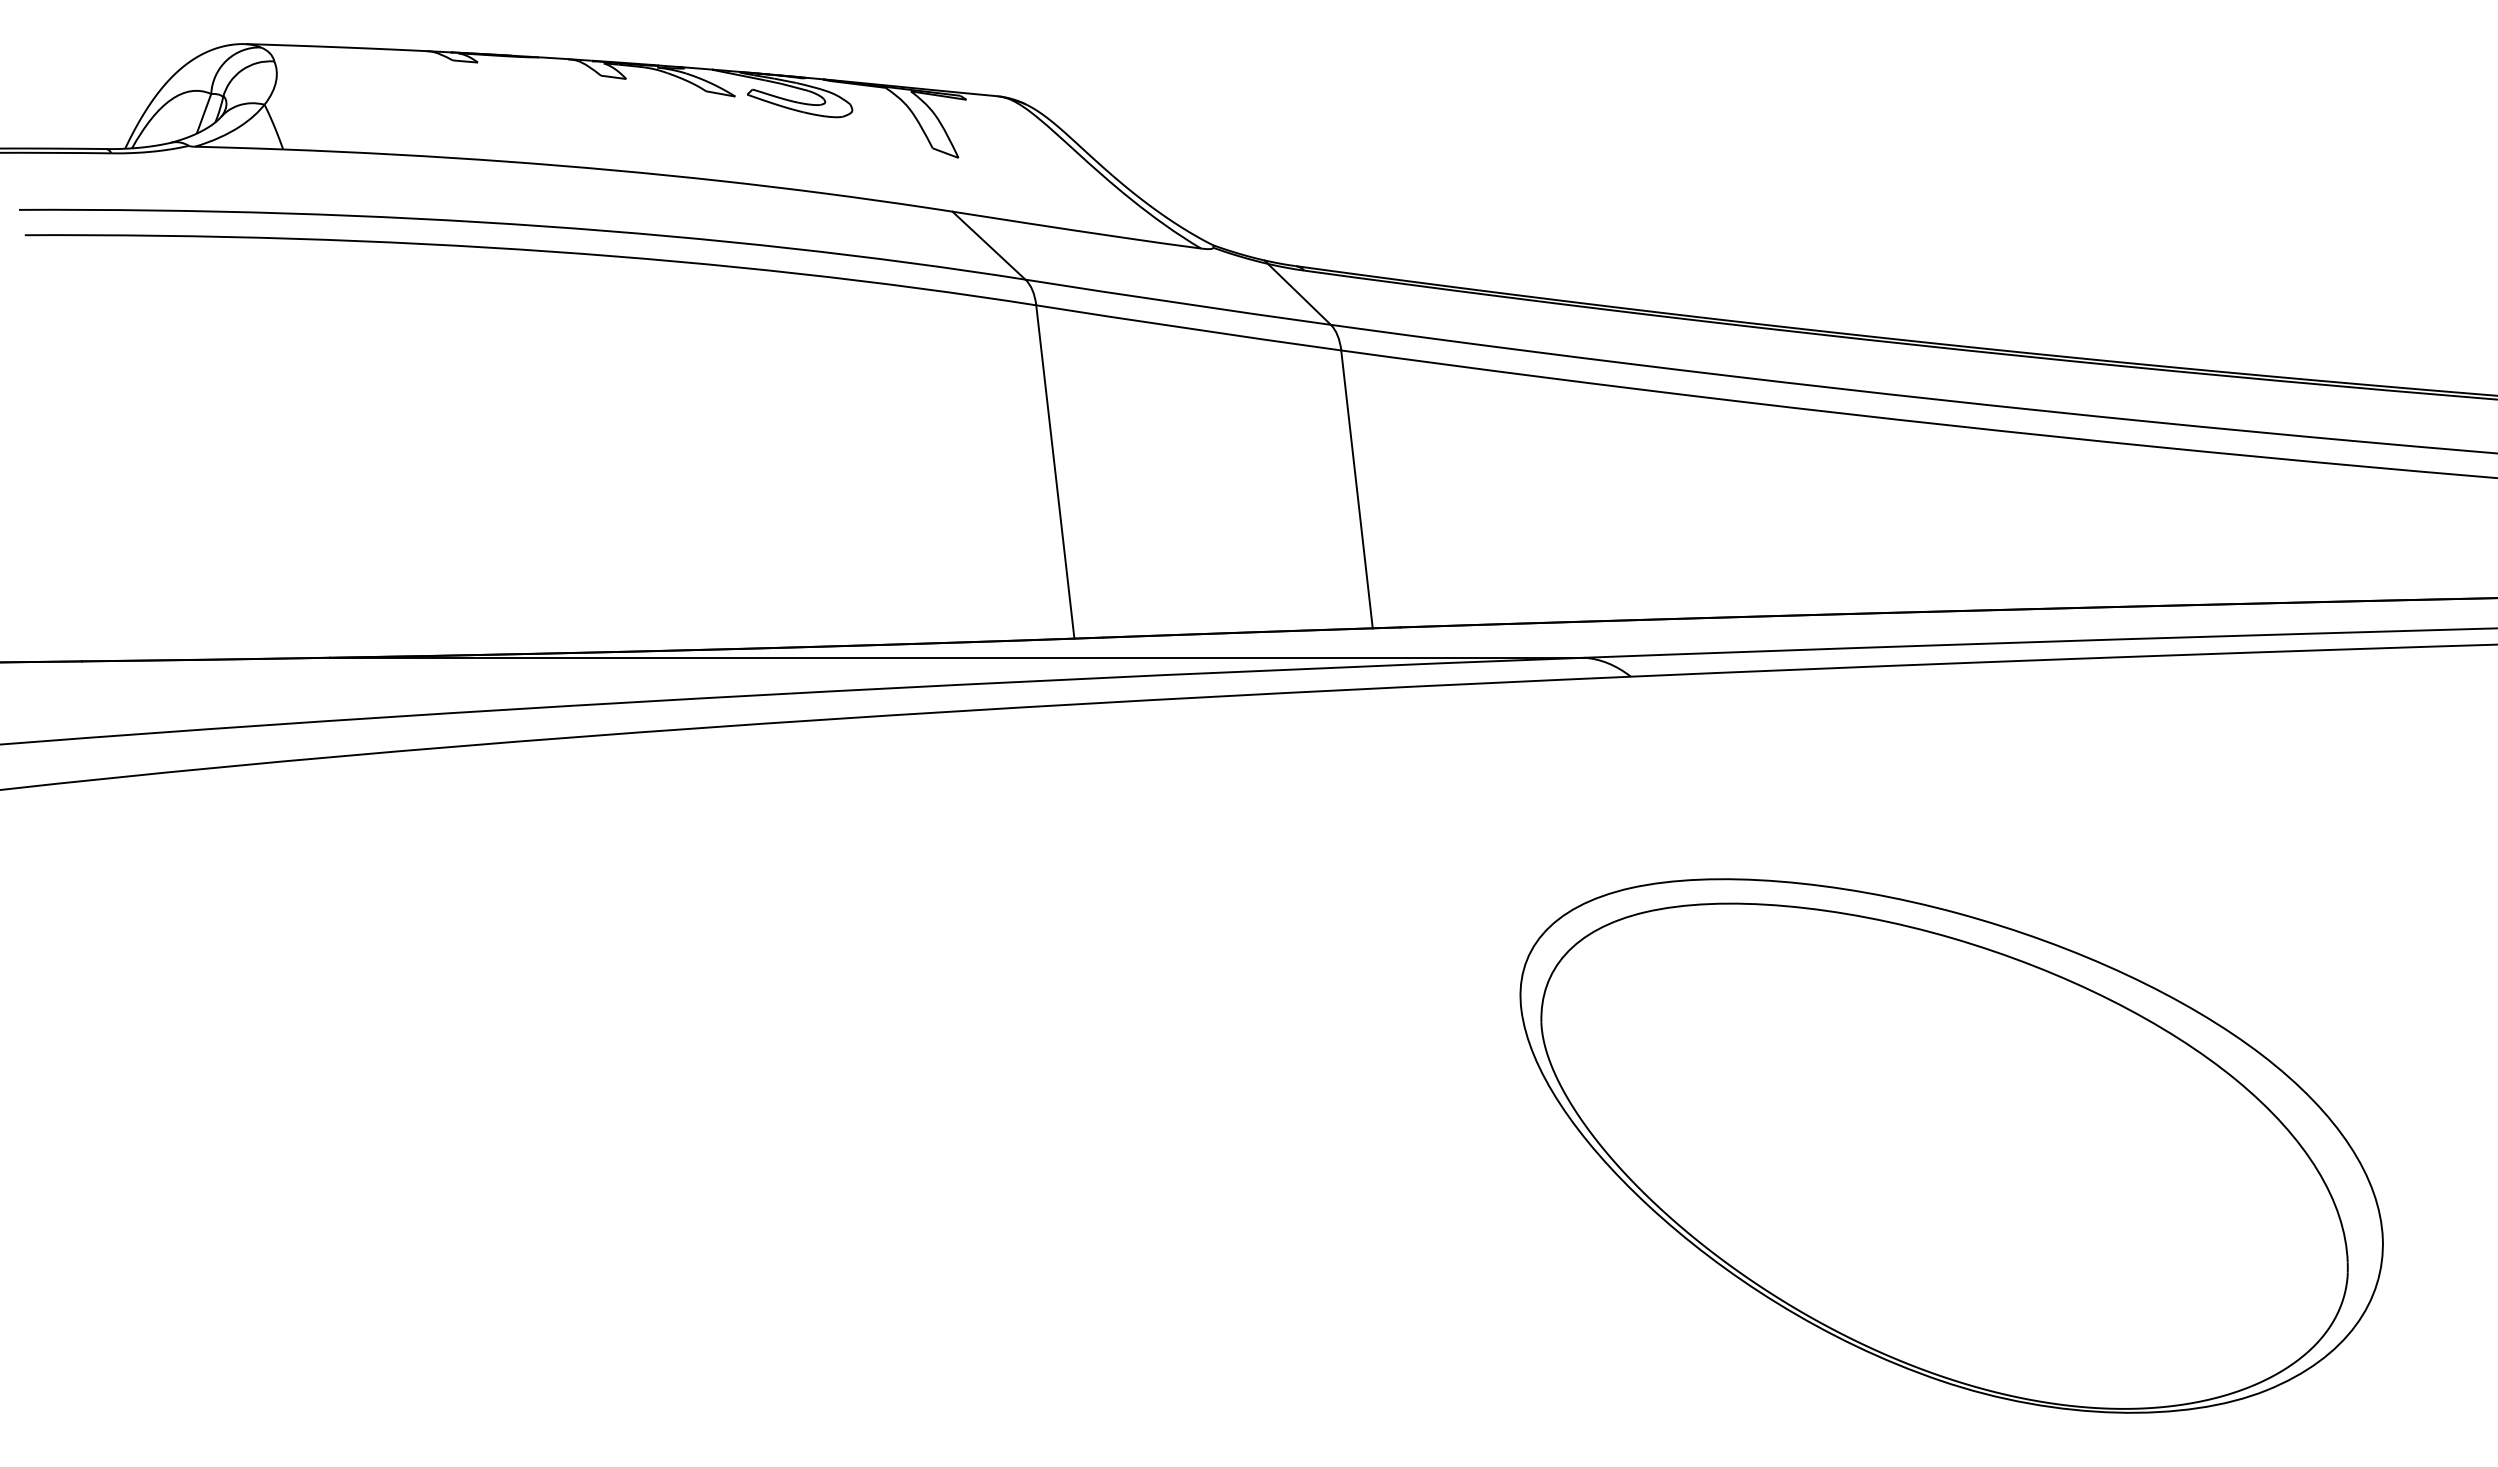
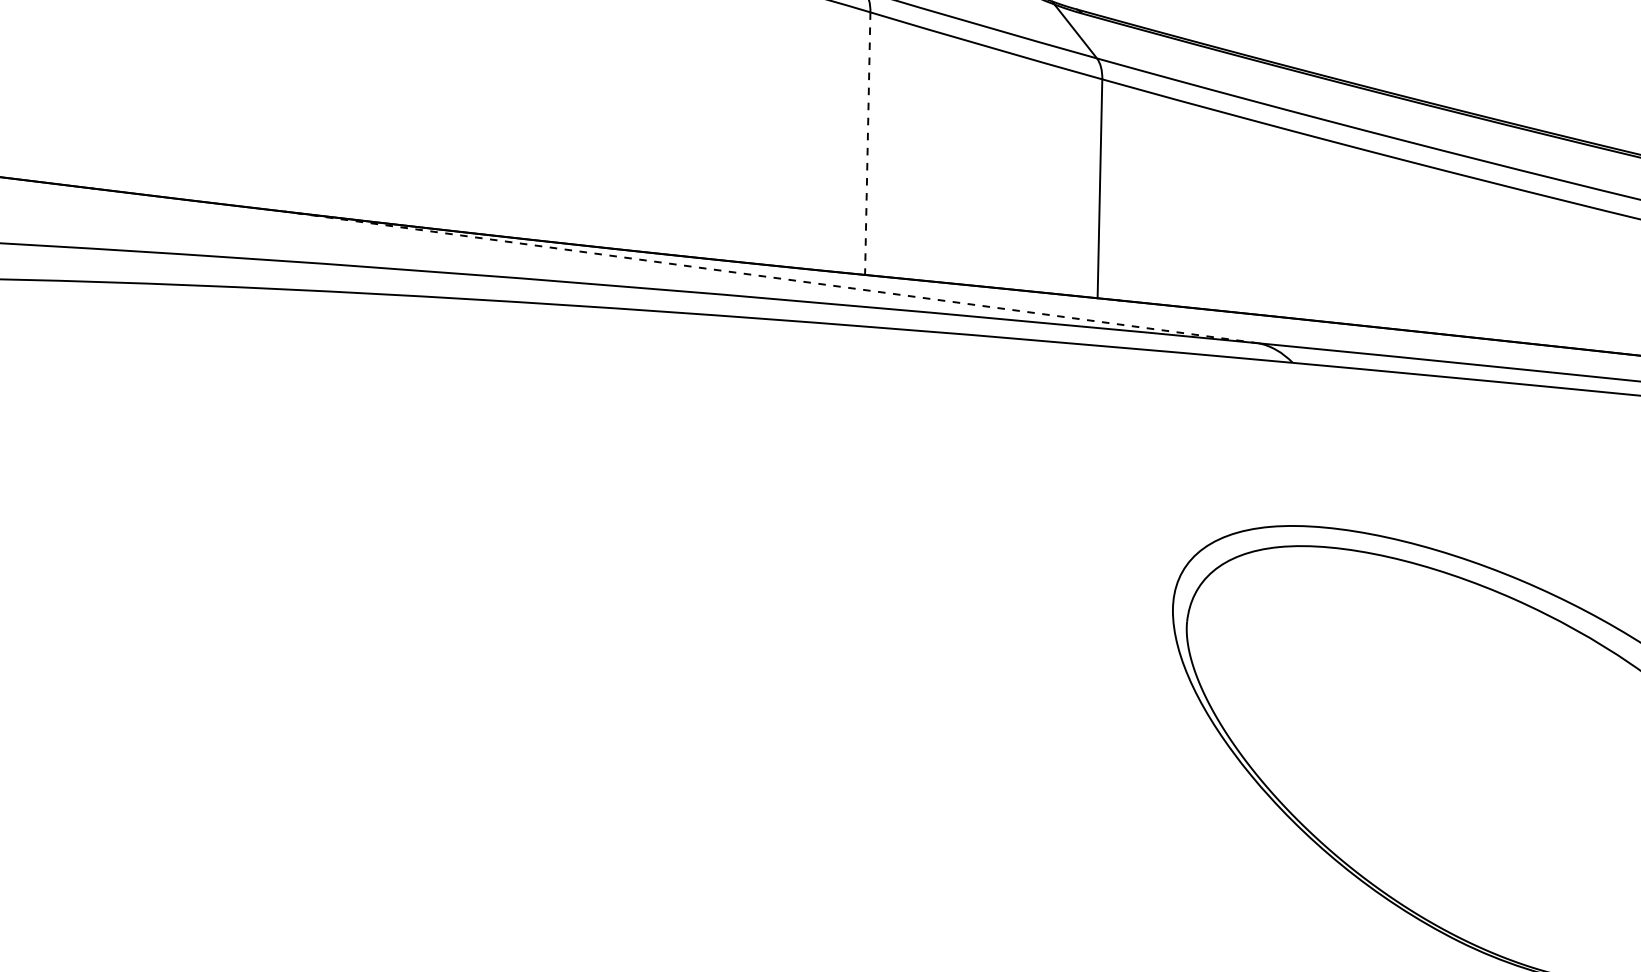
line: (1055, 471) -> (867, 143), solid -> dashed
line: (957, 657) -> (772, 277), solid -> dashed

